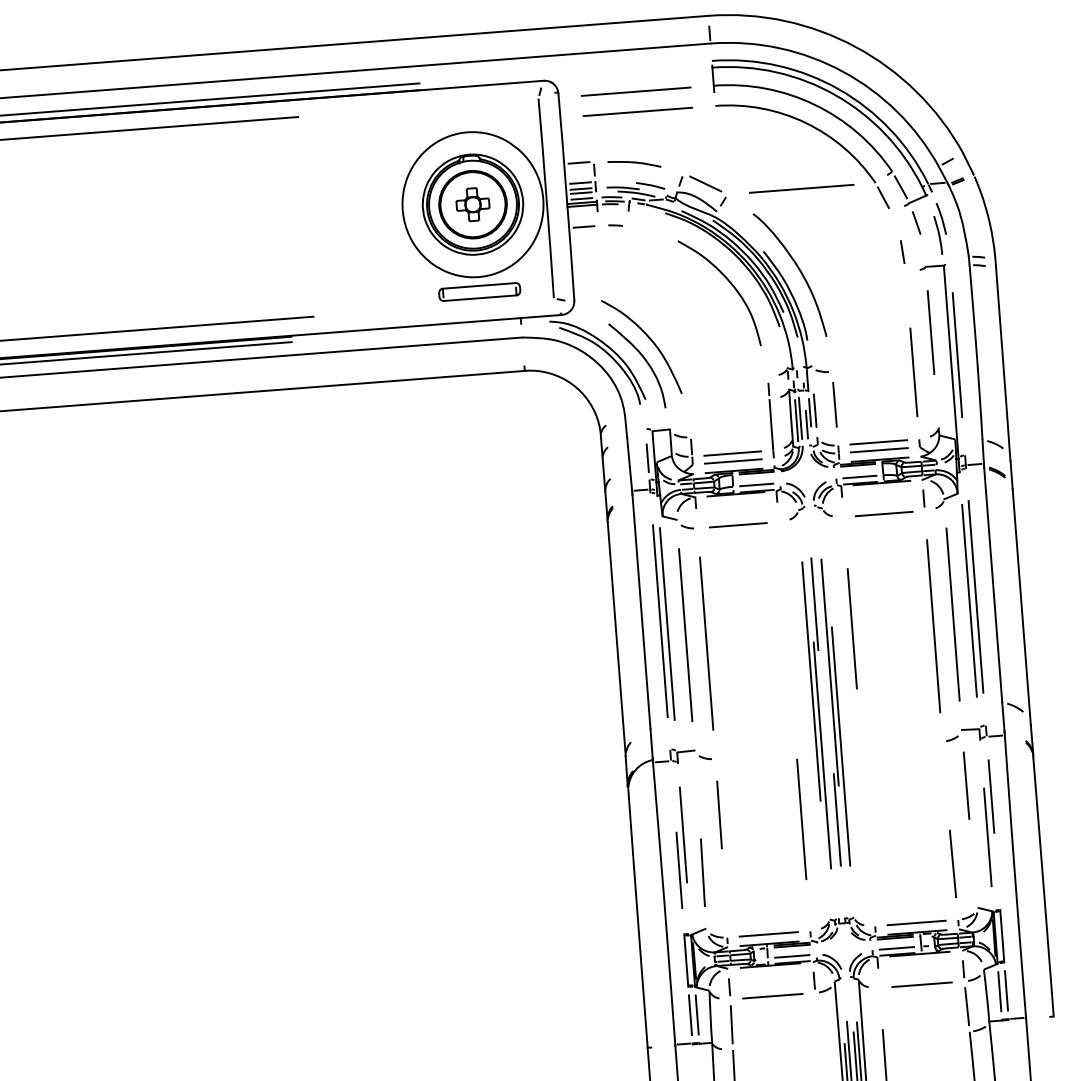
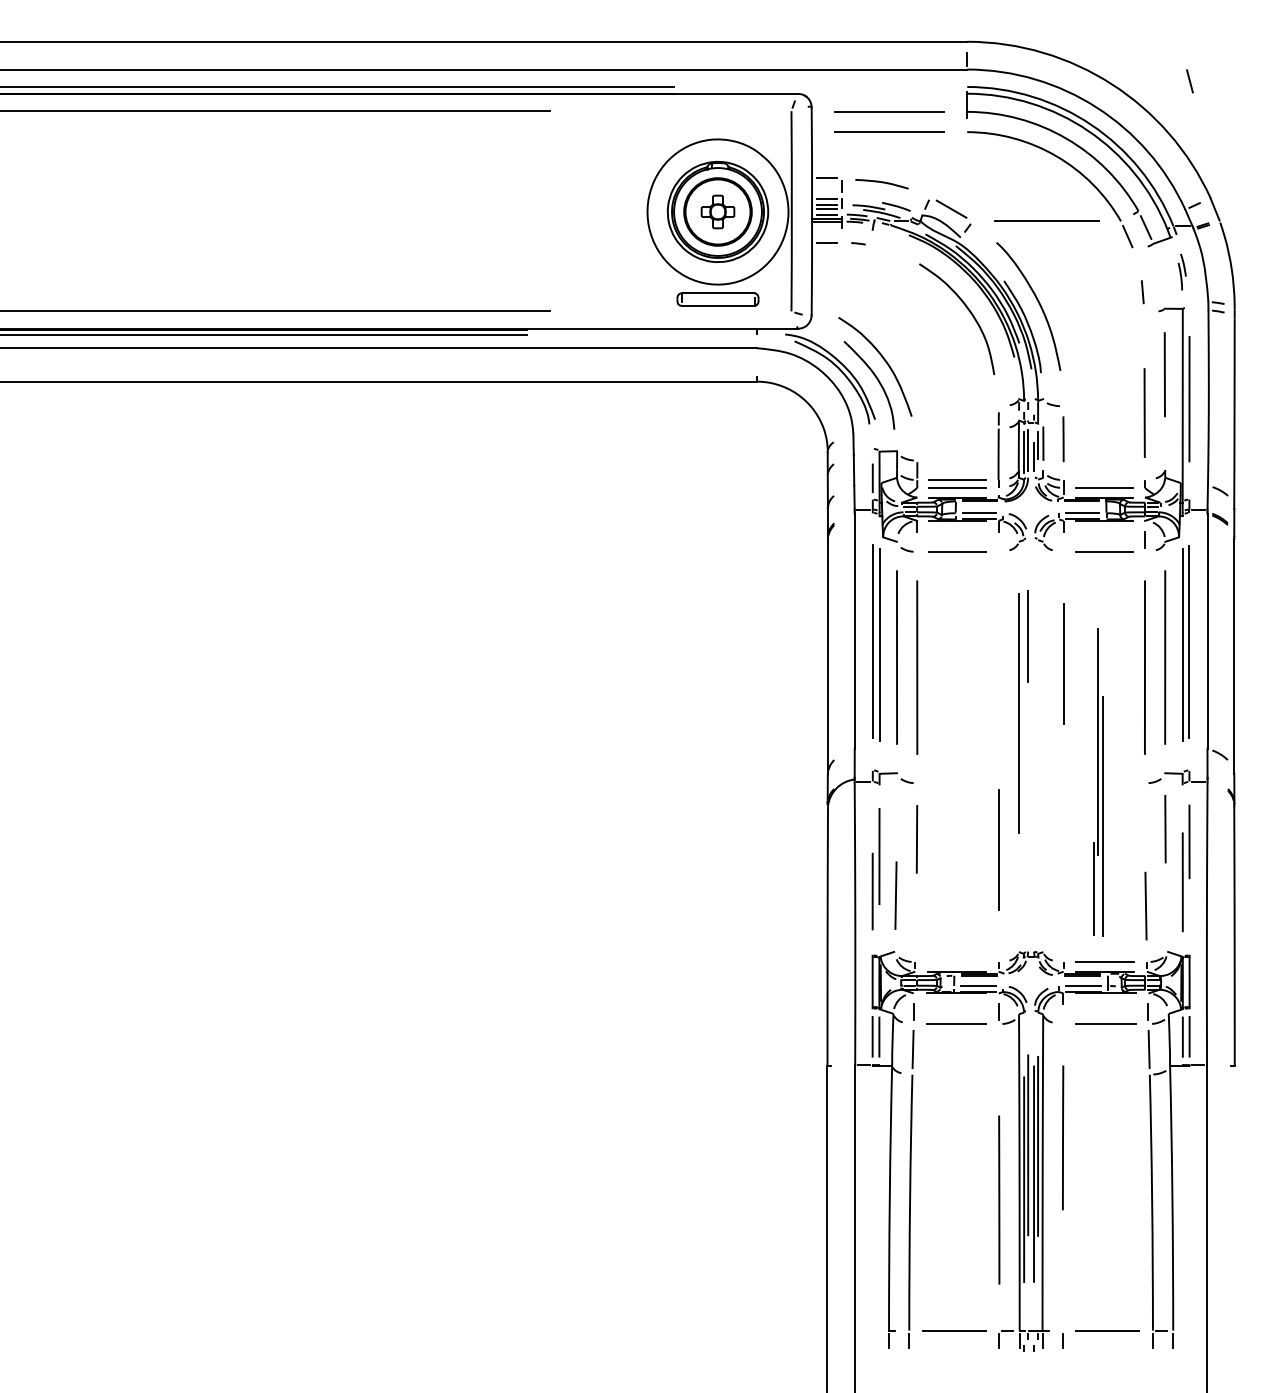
line: (916, 223) -> (1189, 81), moved
part: (940, 229) -> (1182, 272), size x0.7
line: (877, 442) -> (1103, 480), removed
part: (833, 713) -> (1098, 782), moved
line: (822, 754) -> (1024, 787), removed
line: (768, 934) -> (956, 962), removed

